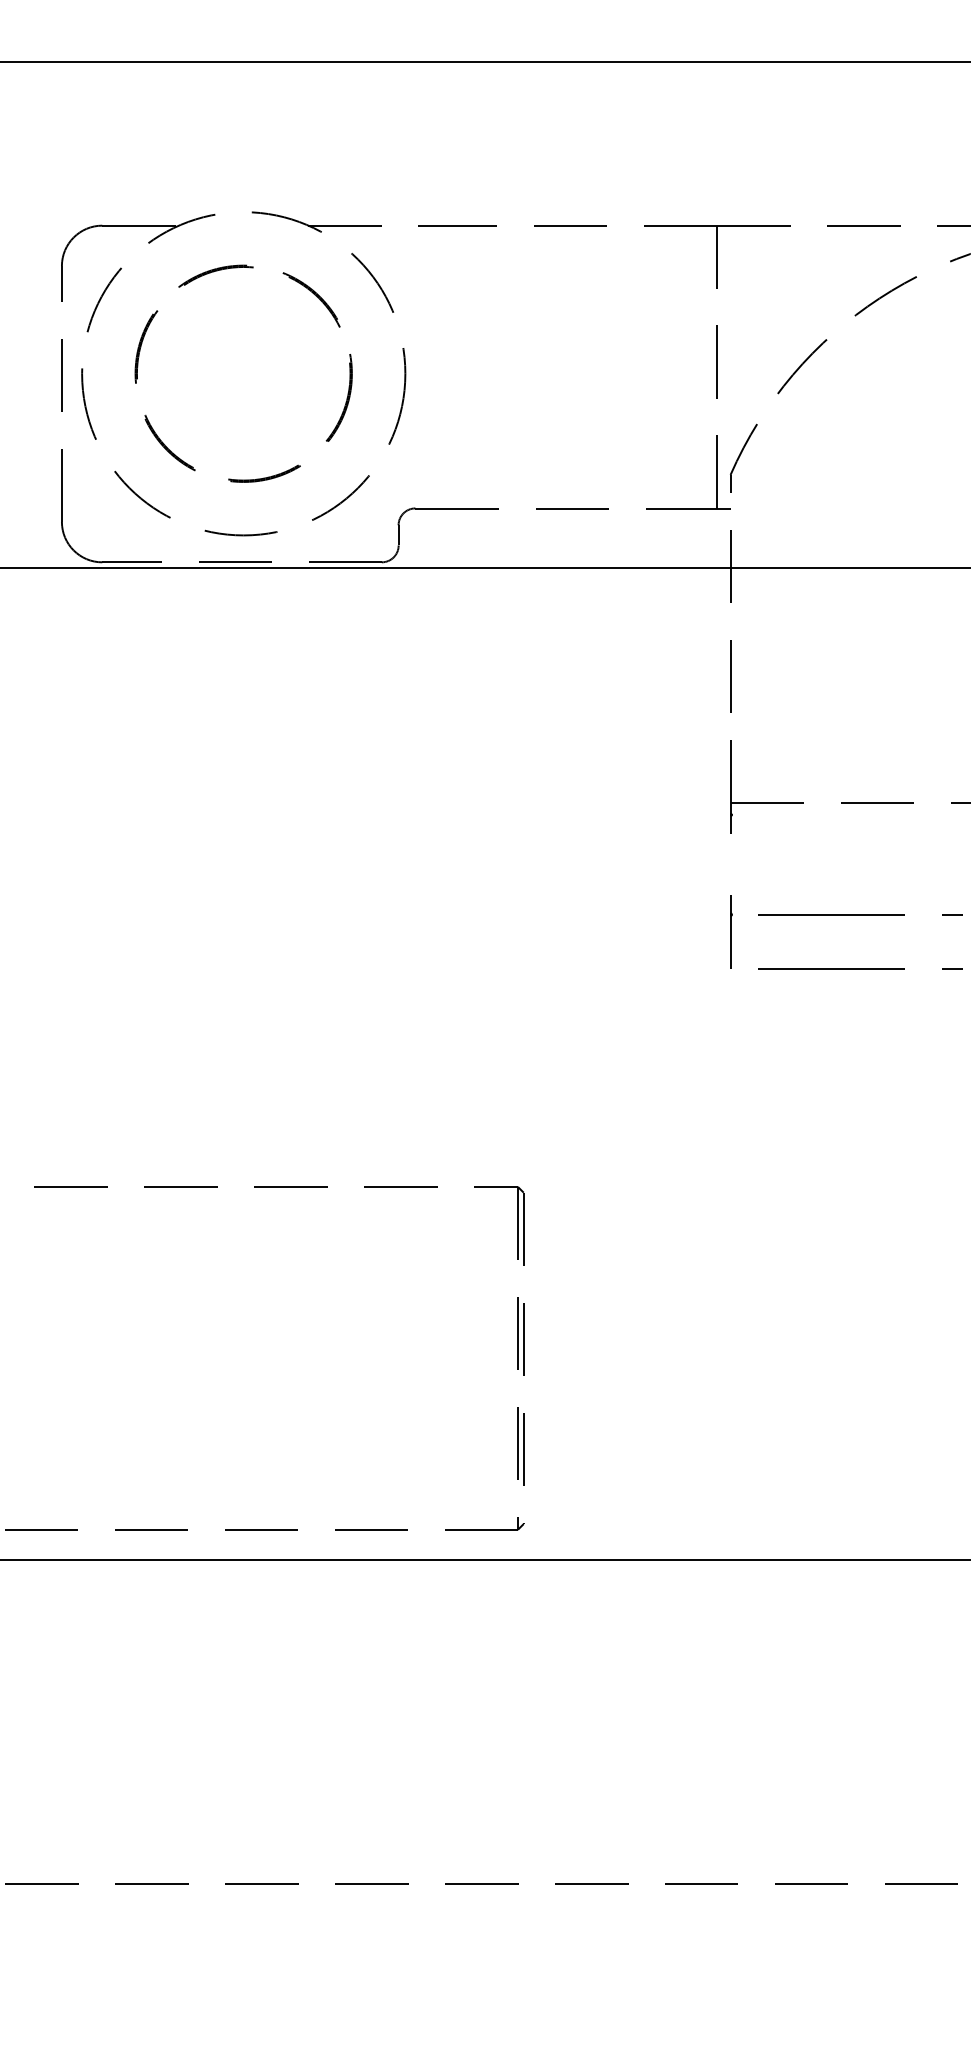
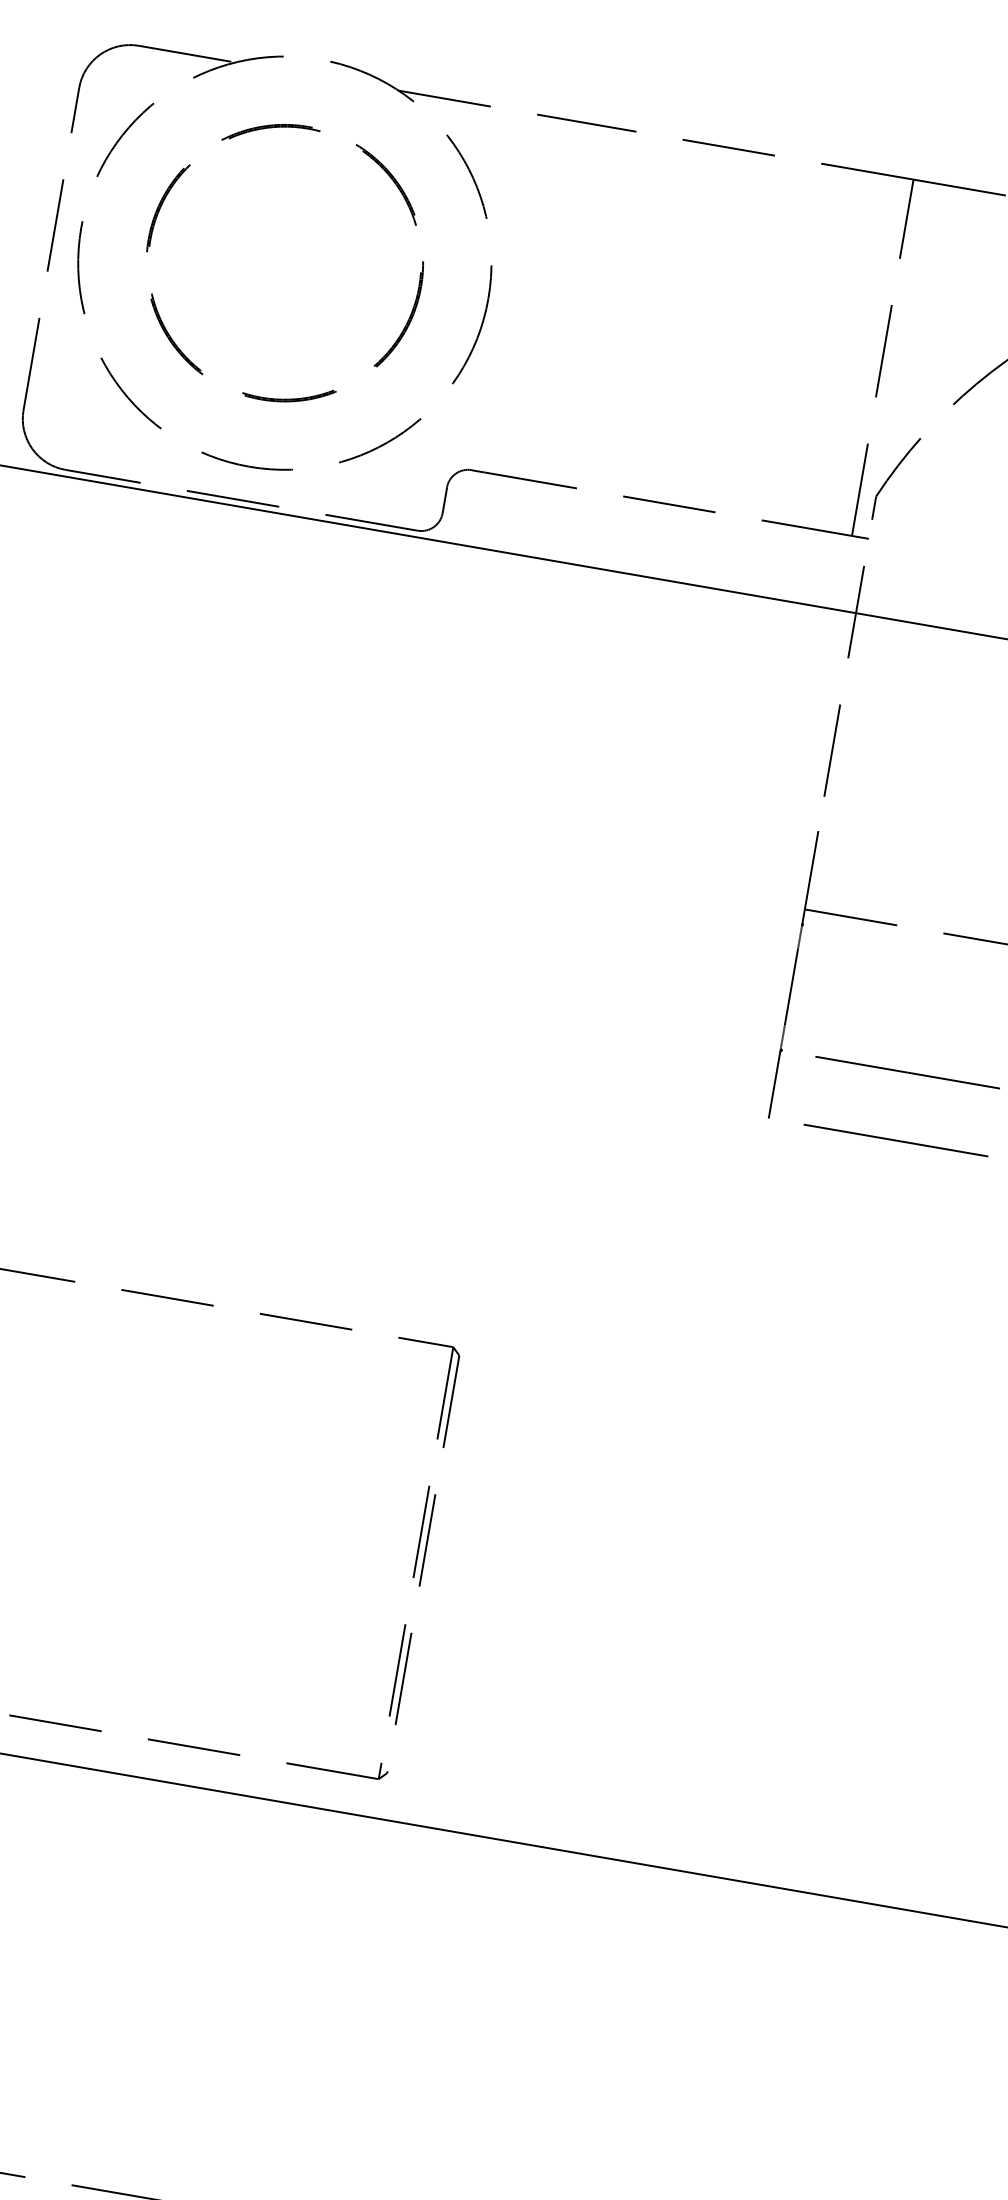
line: (730, 863) -> (791, 985), added

